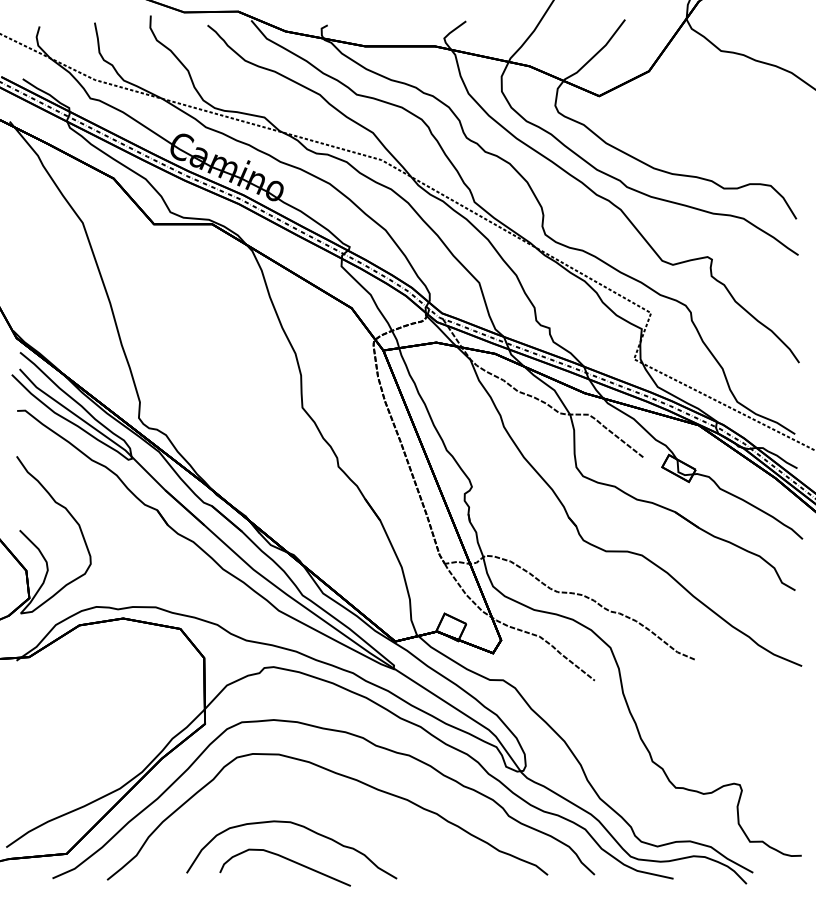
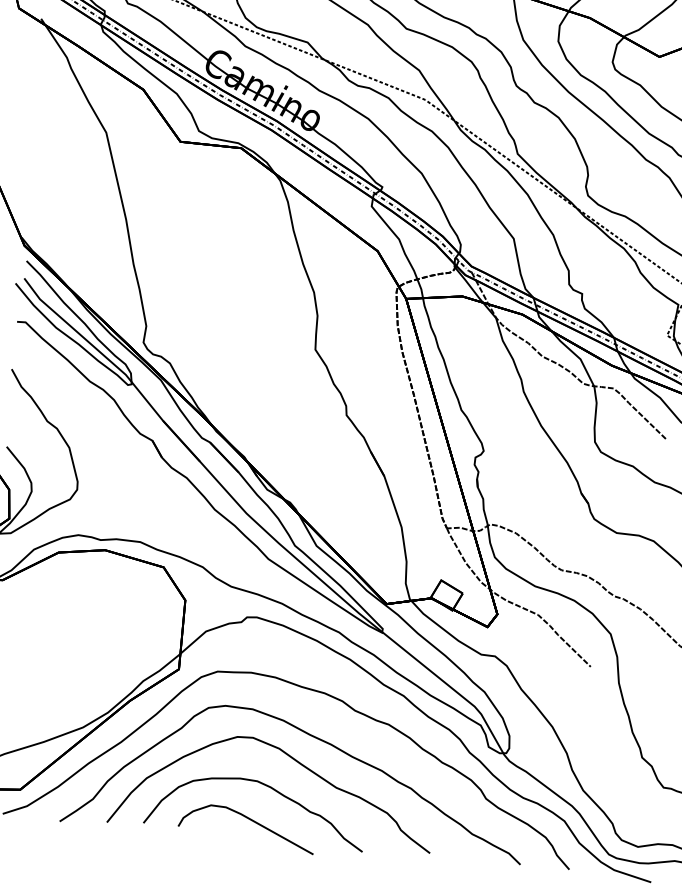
curve: (325, 800) -> (296, 762), added

